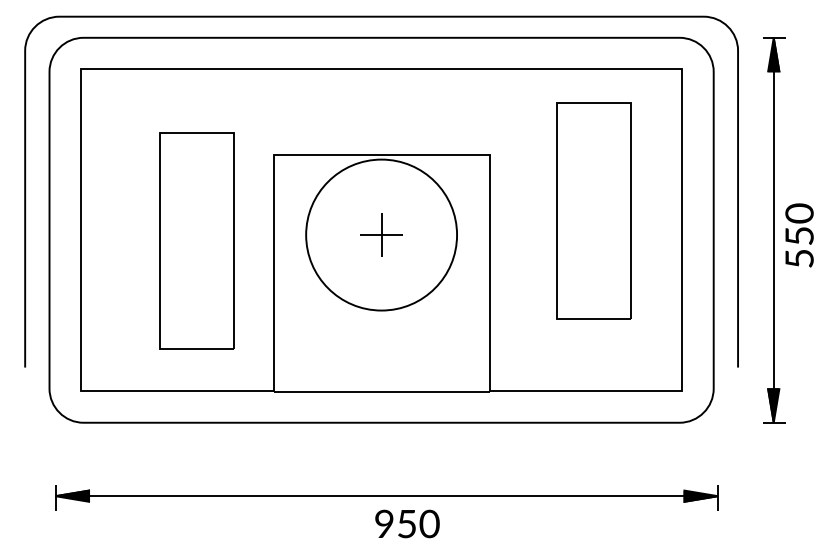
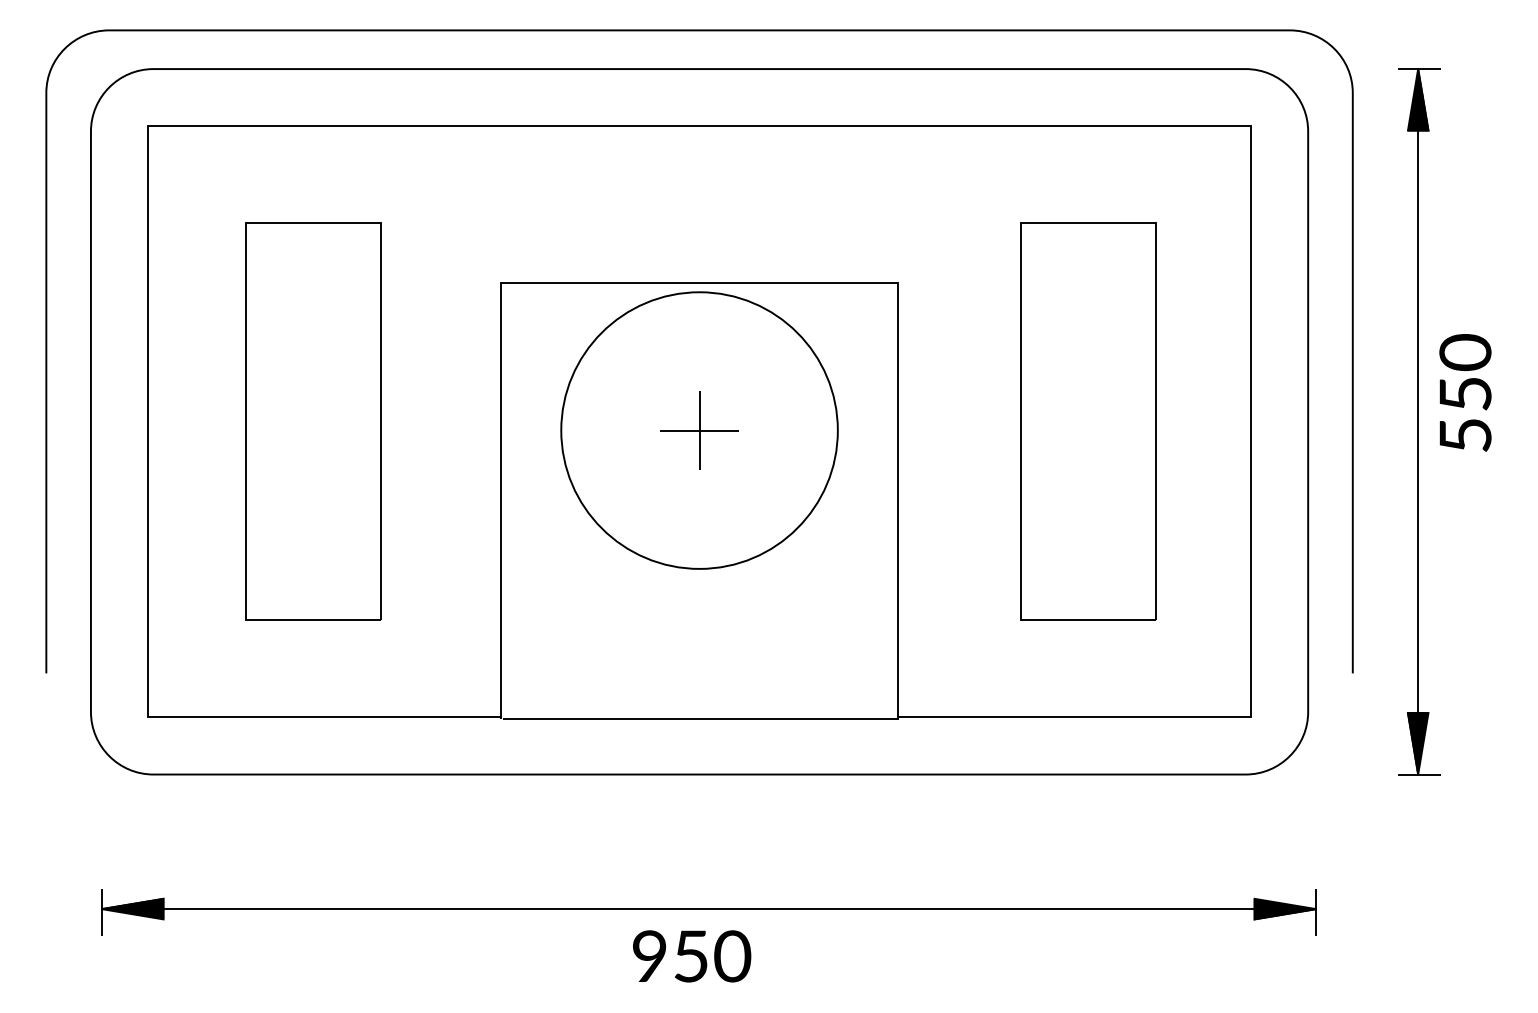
part: (593, 210) -> (1087, 420), moved
text: (799, 235) -> (1465, 392), moved
part: (196, 240) -> (312, 420), moved
text: (407, 523) -> (692, 955), moved

